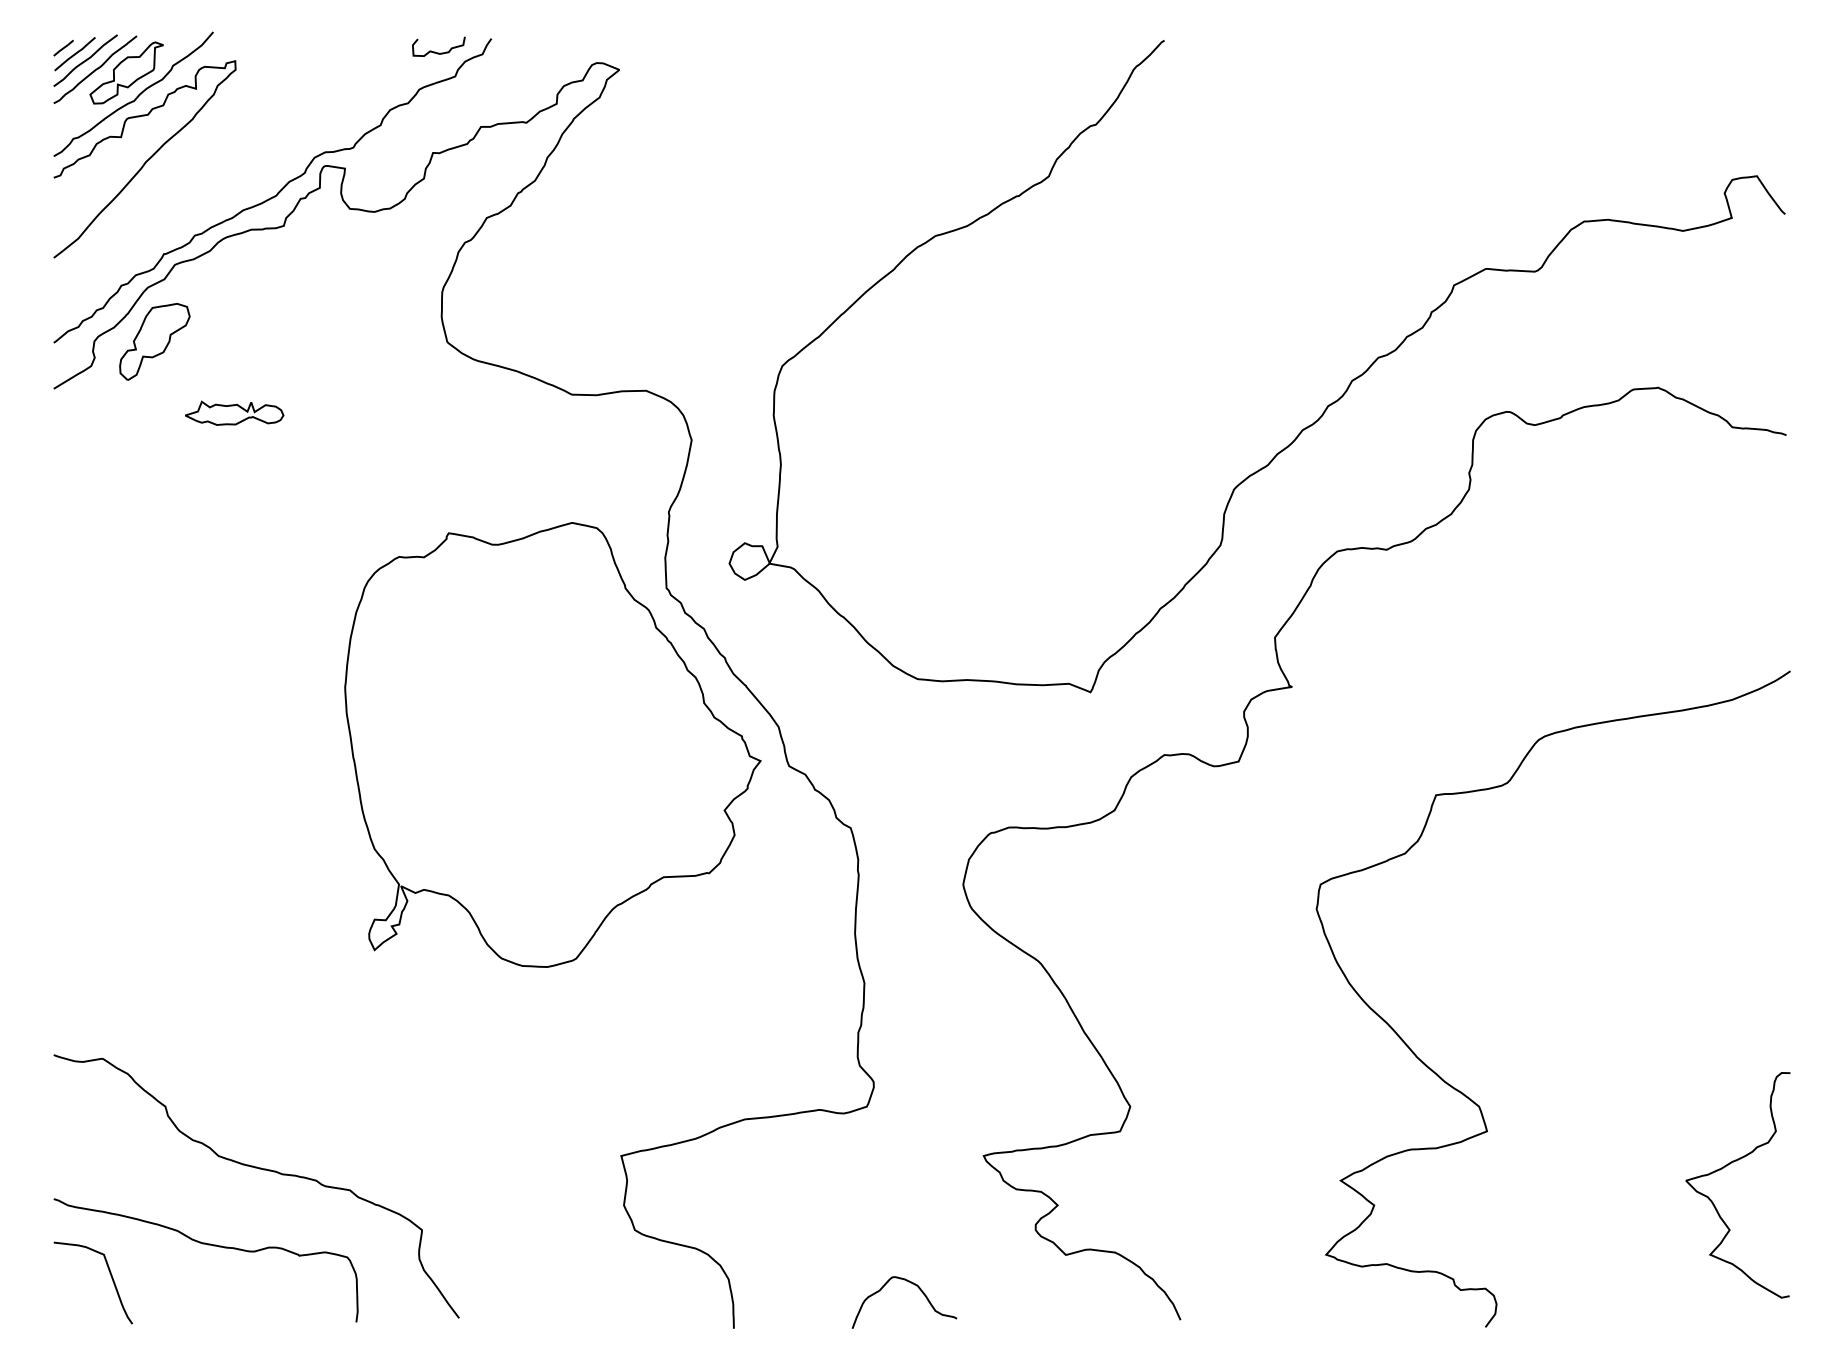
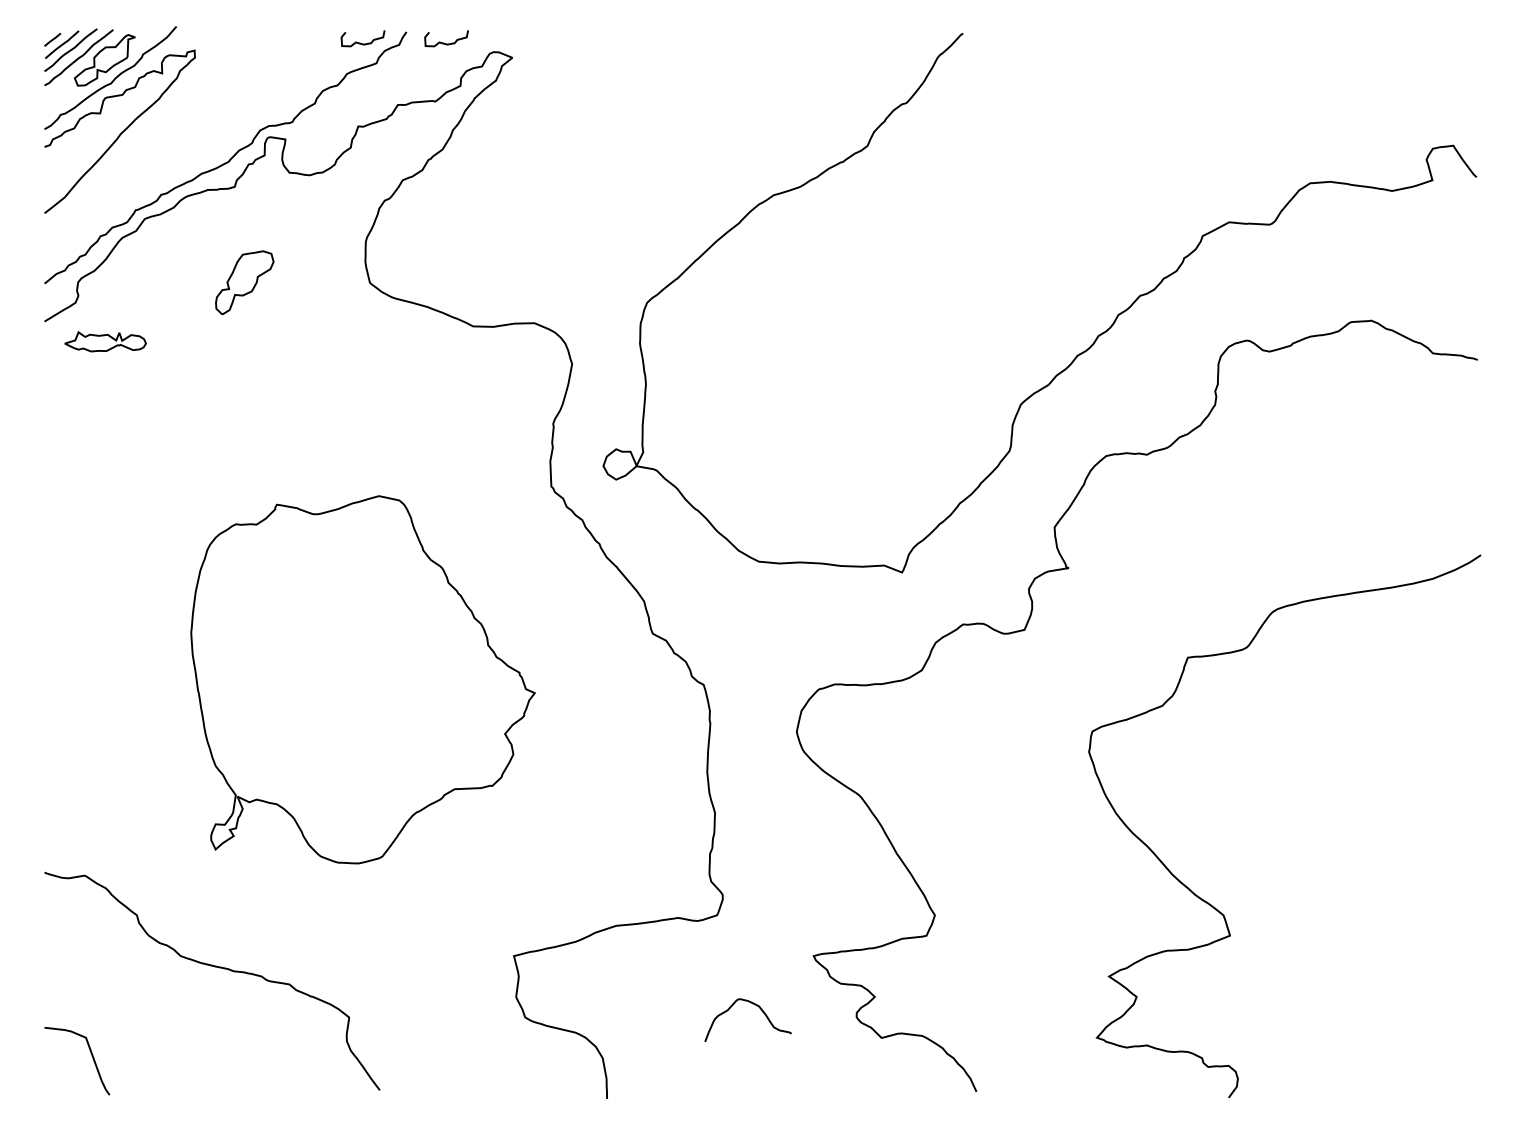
curve: (536, 51) -> (443, 42), added
part: (154, 341) -> (244, 282), moved
part: (234, 412) -> (105, 341), moved
part: (552, 744) -> (362, 679), moved
curve: (1725, 1167) -> (1427, 965), removed
curve: (208, 1245) -> (172, 1030), removed
curve: (912, 1284) -> (754, 1005), moved

